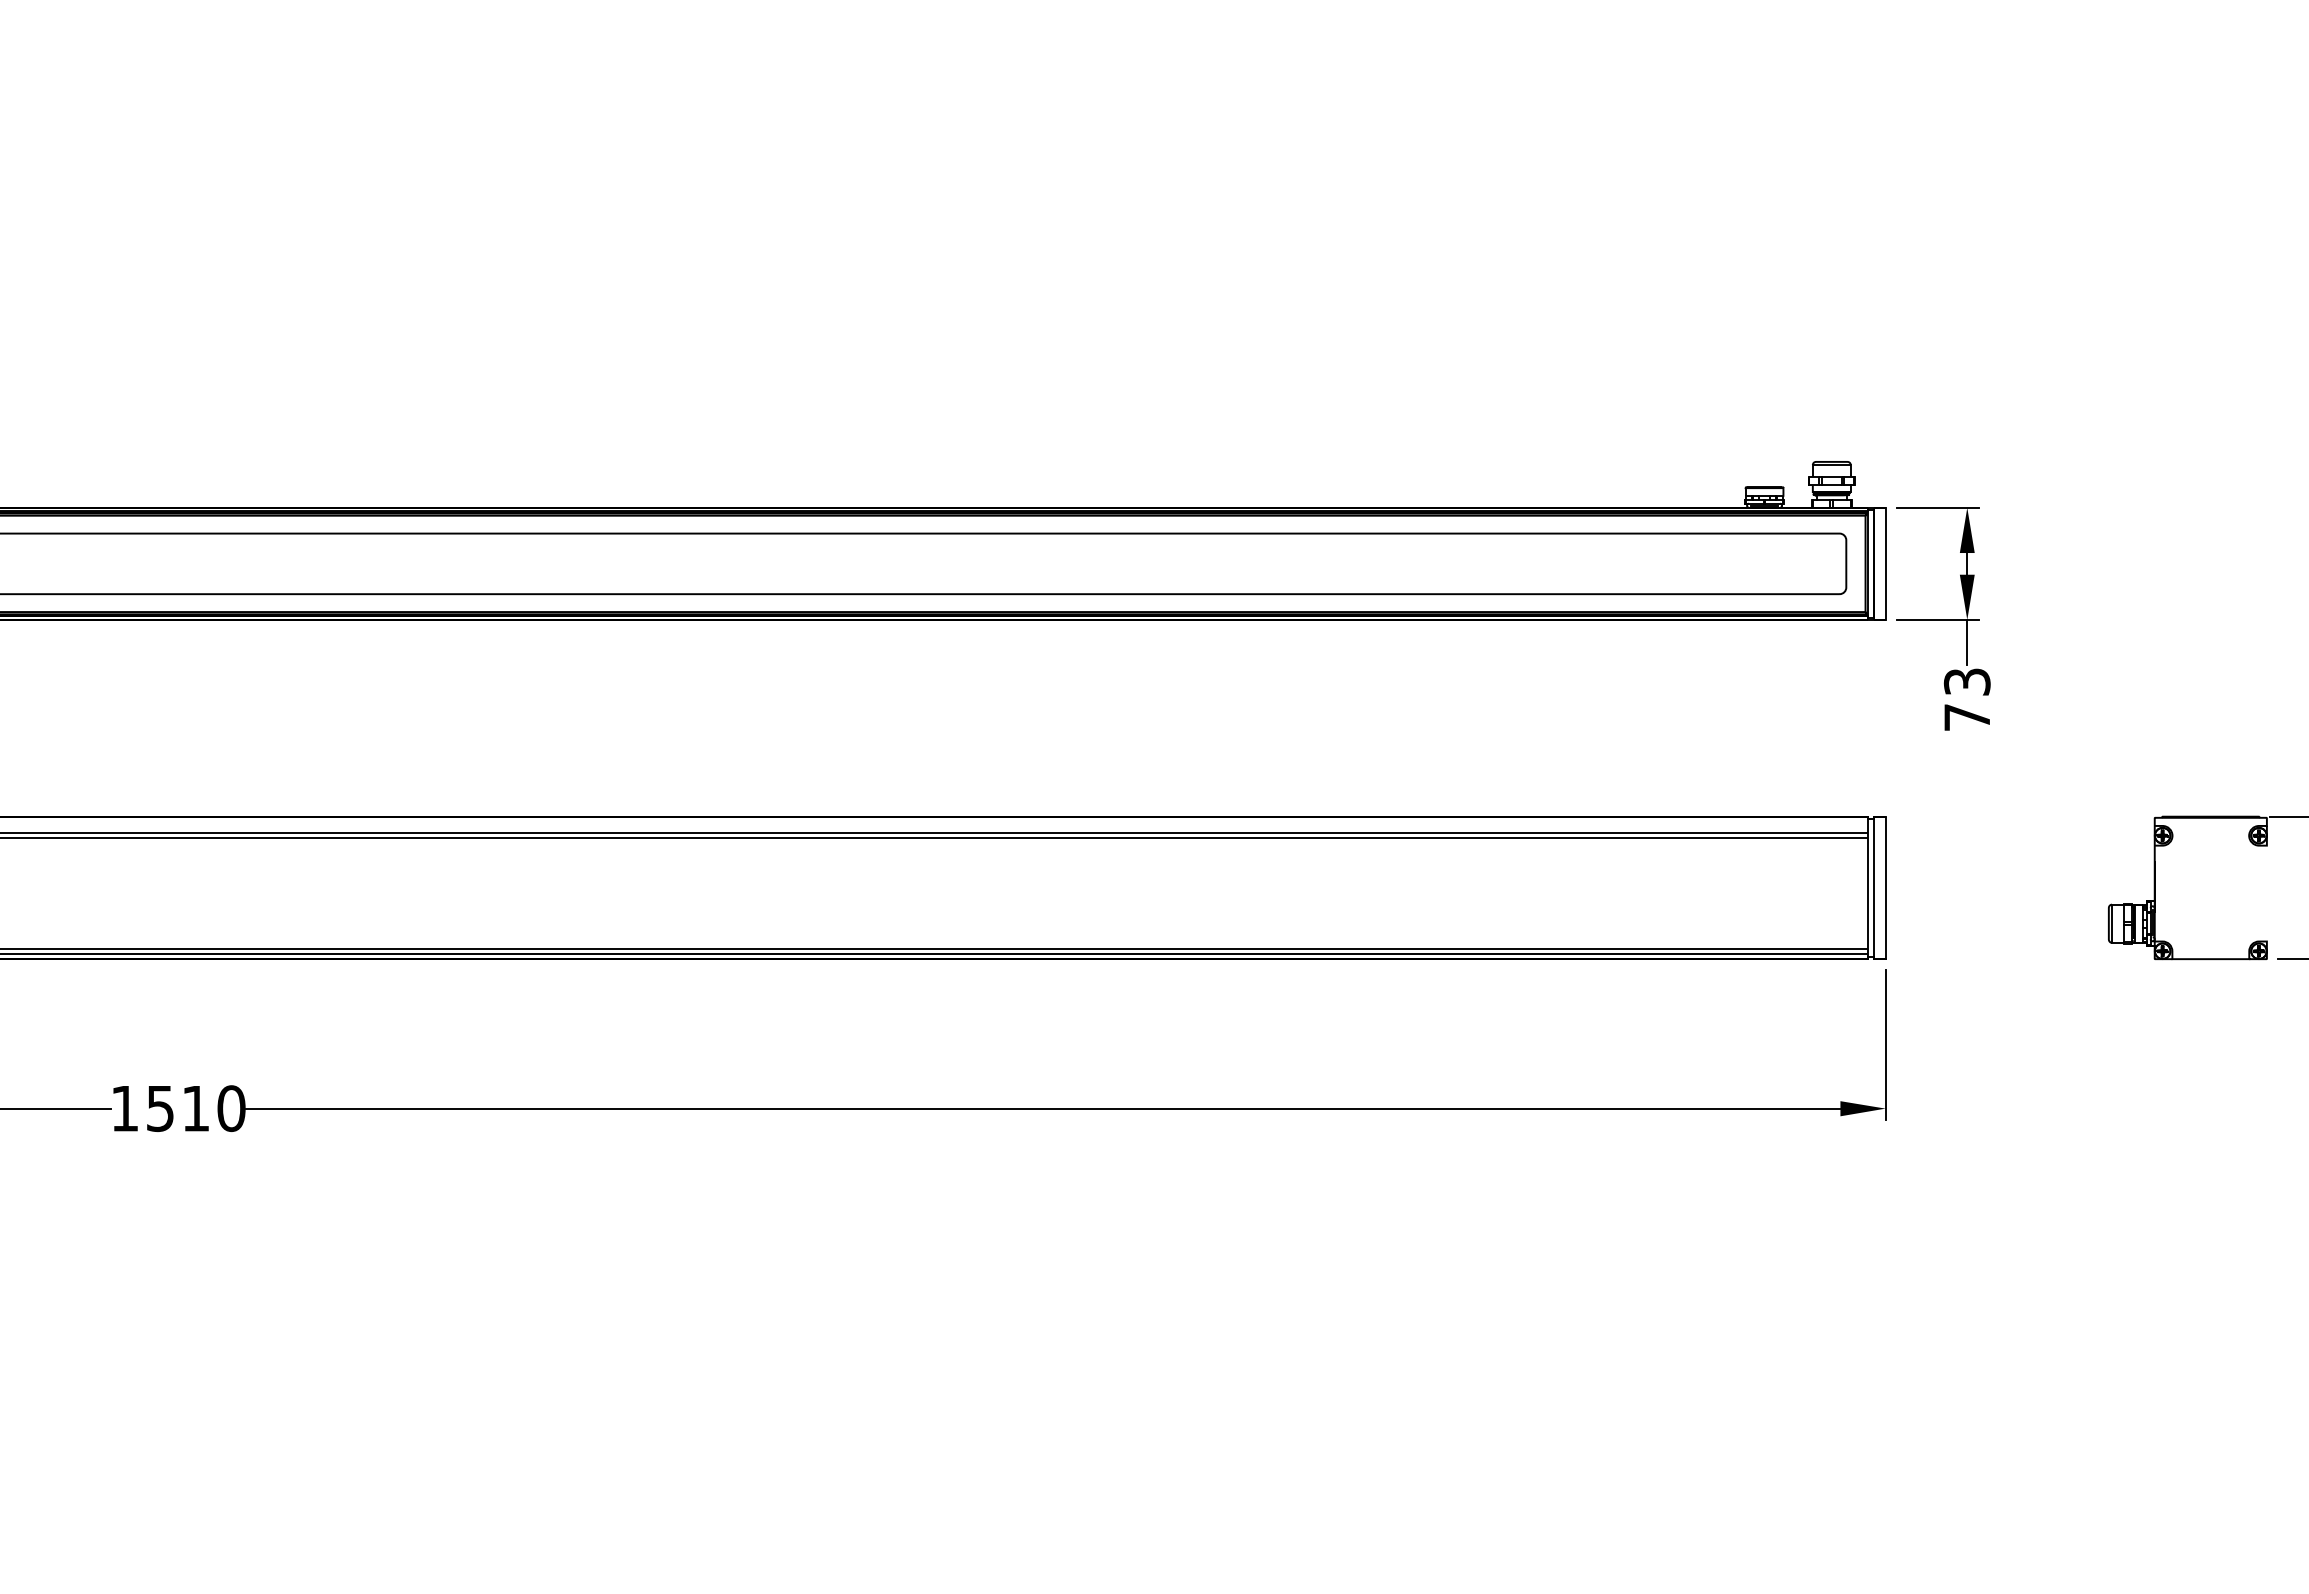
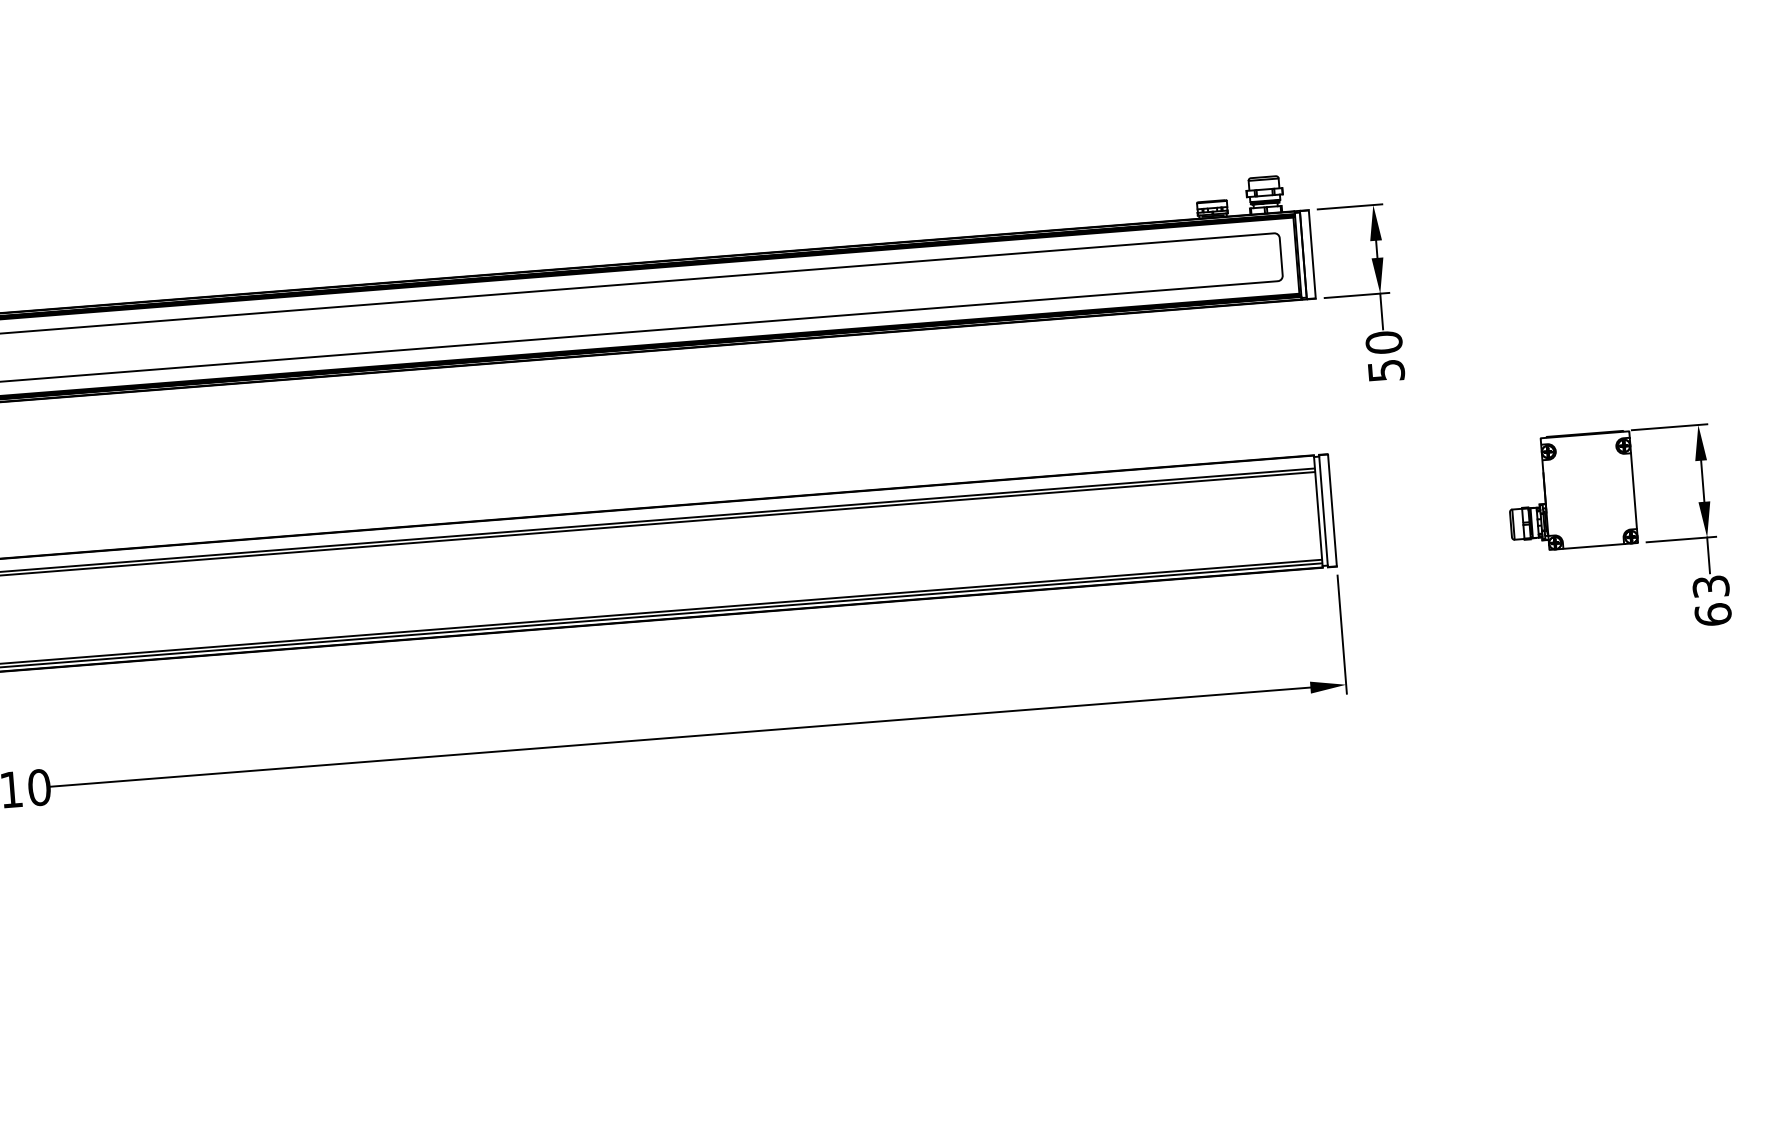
text: (1967, 699) -> (1385, 356), 73 -> 50
line: (2266, 893) -> (1633, 491), added

